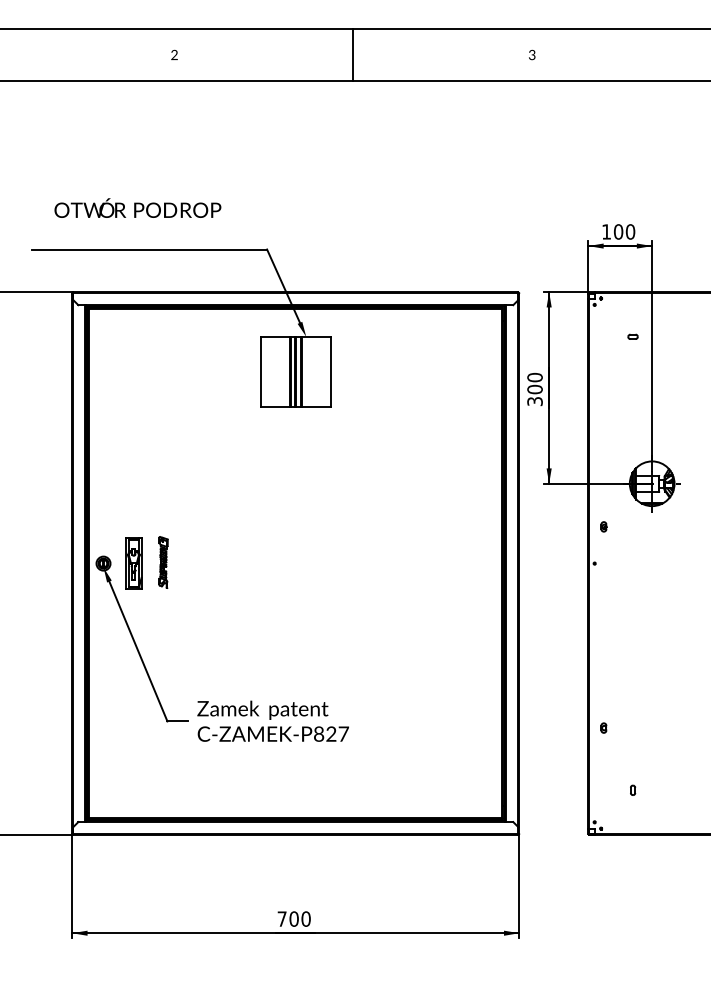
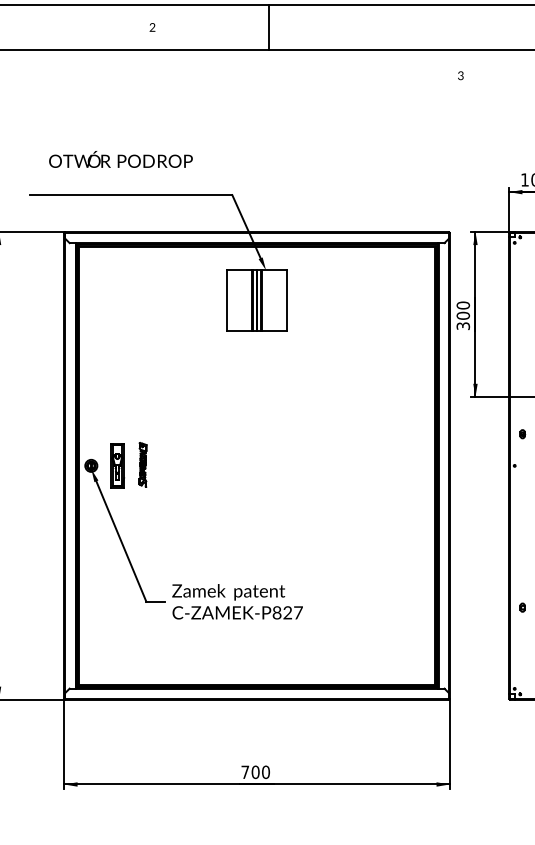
line: (353, 54) -> (268, 27), moved
text: (532, 54) -> (461, 75), moved

